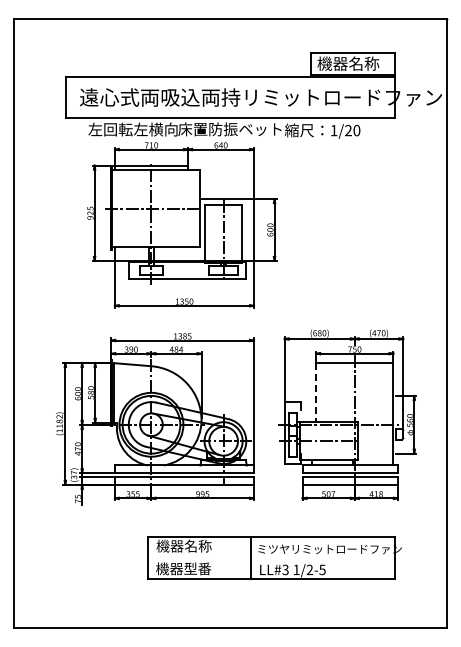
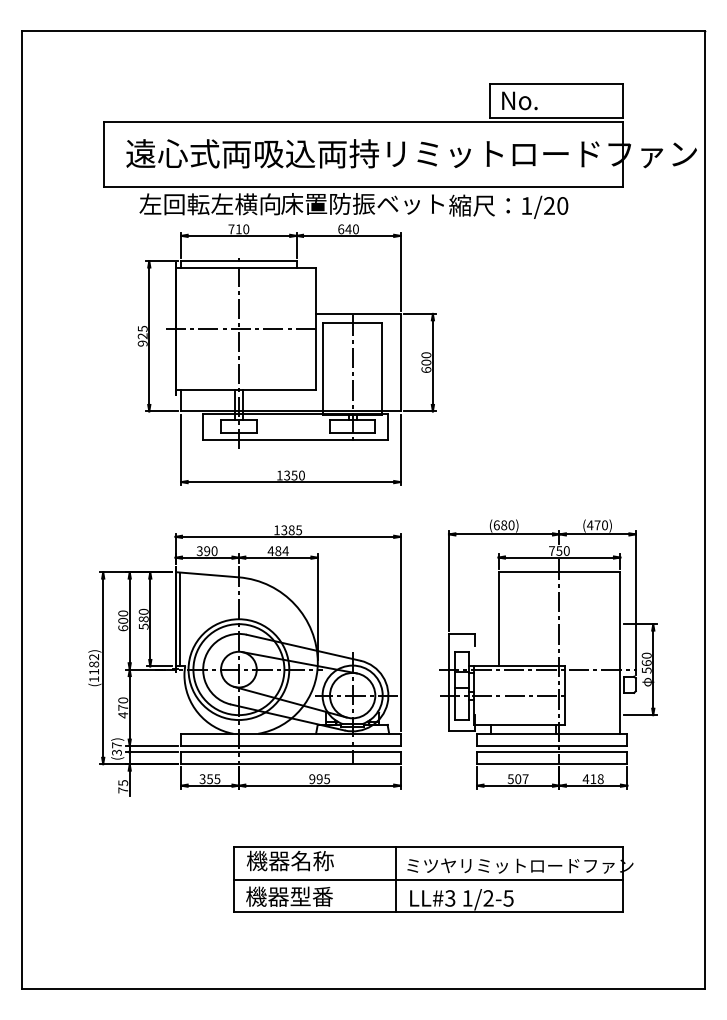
text: (348, 63) -> (549, 100), 機器名称 -> No.
line: (316, 392) -> (499, 618), dashed -> solid
line: (271, 558) -> (428, 880), added

